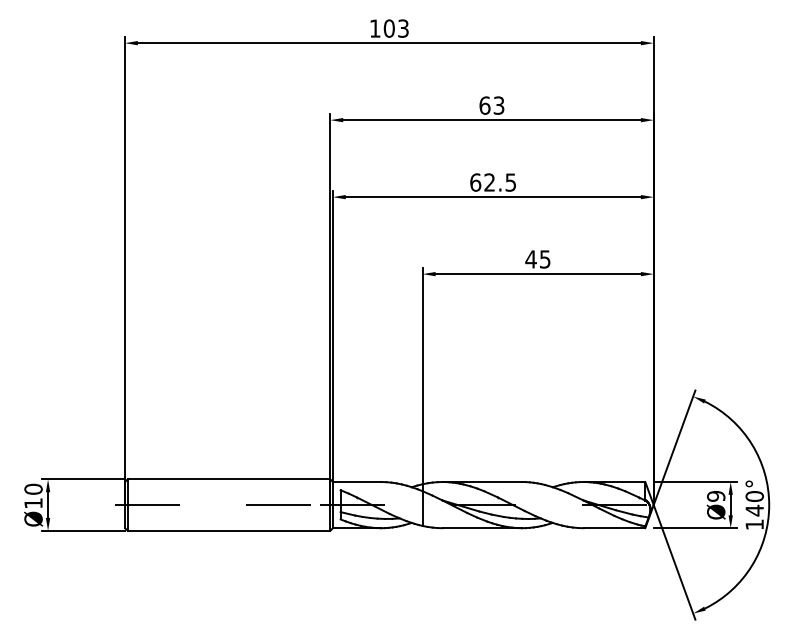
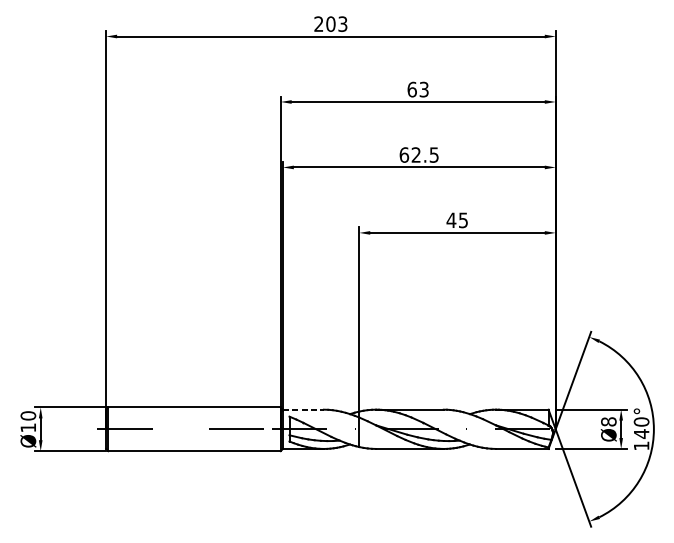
text: (374, 28) -> (318, 24), 103 -> 203
line: (357, 482) -> (303, 410), solid -> dashed
text: (716, 495) -> (609, 421), Ø9 -> Ø8

